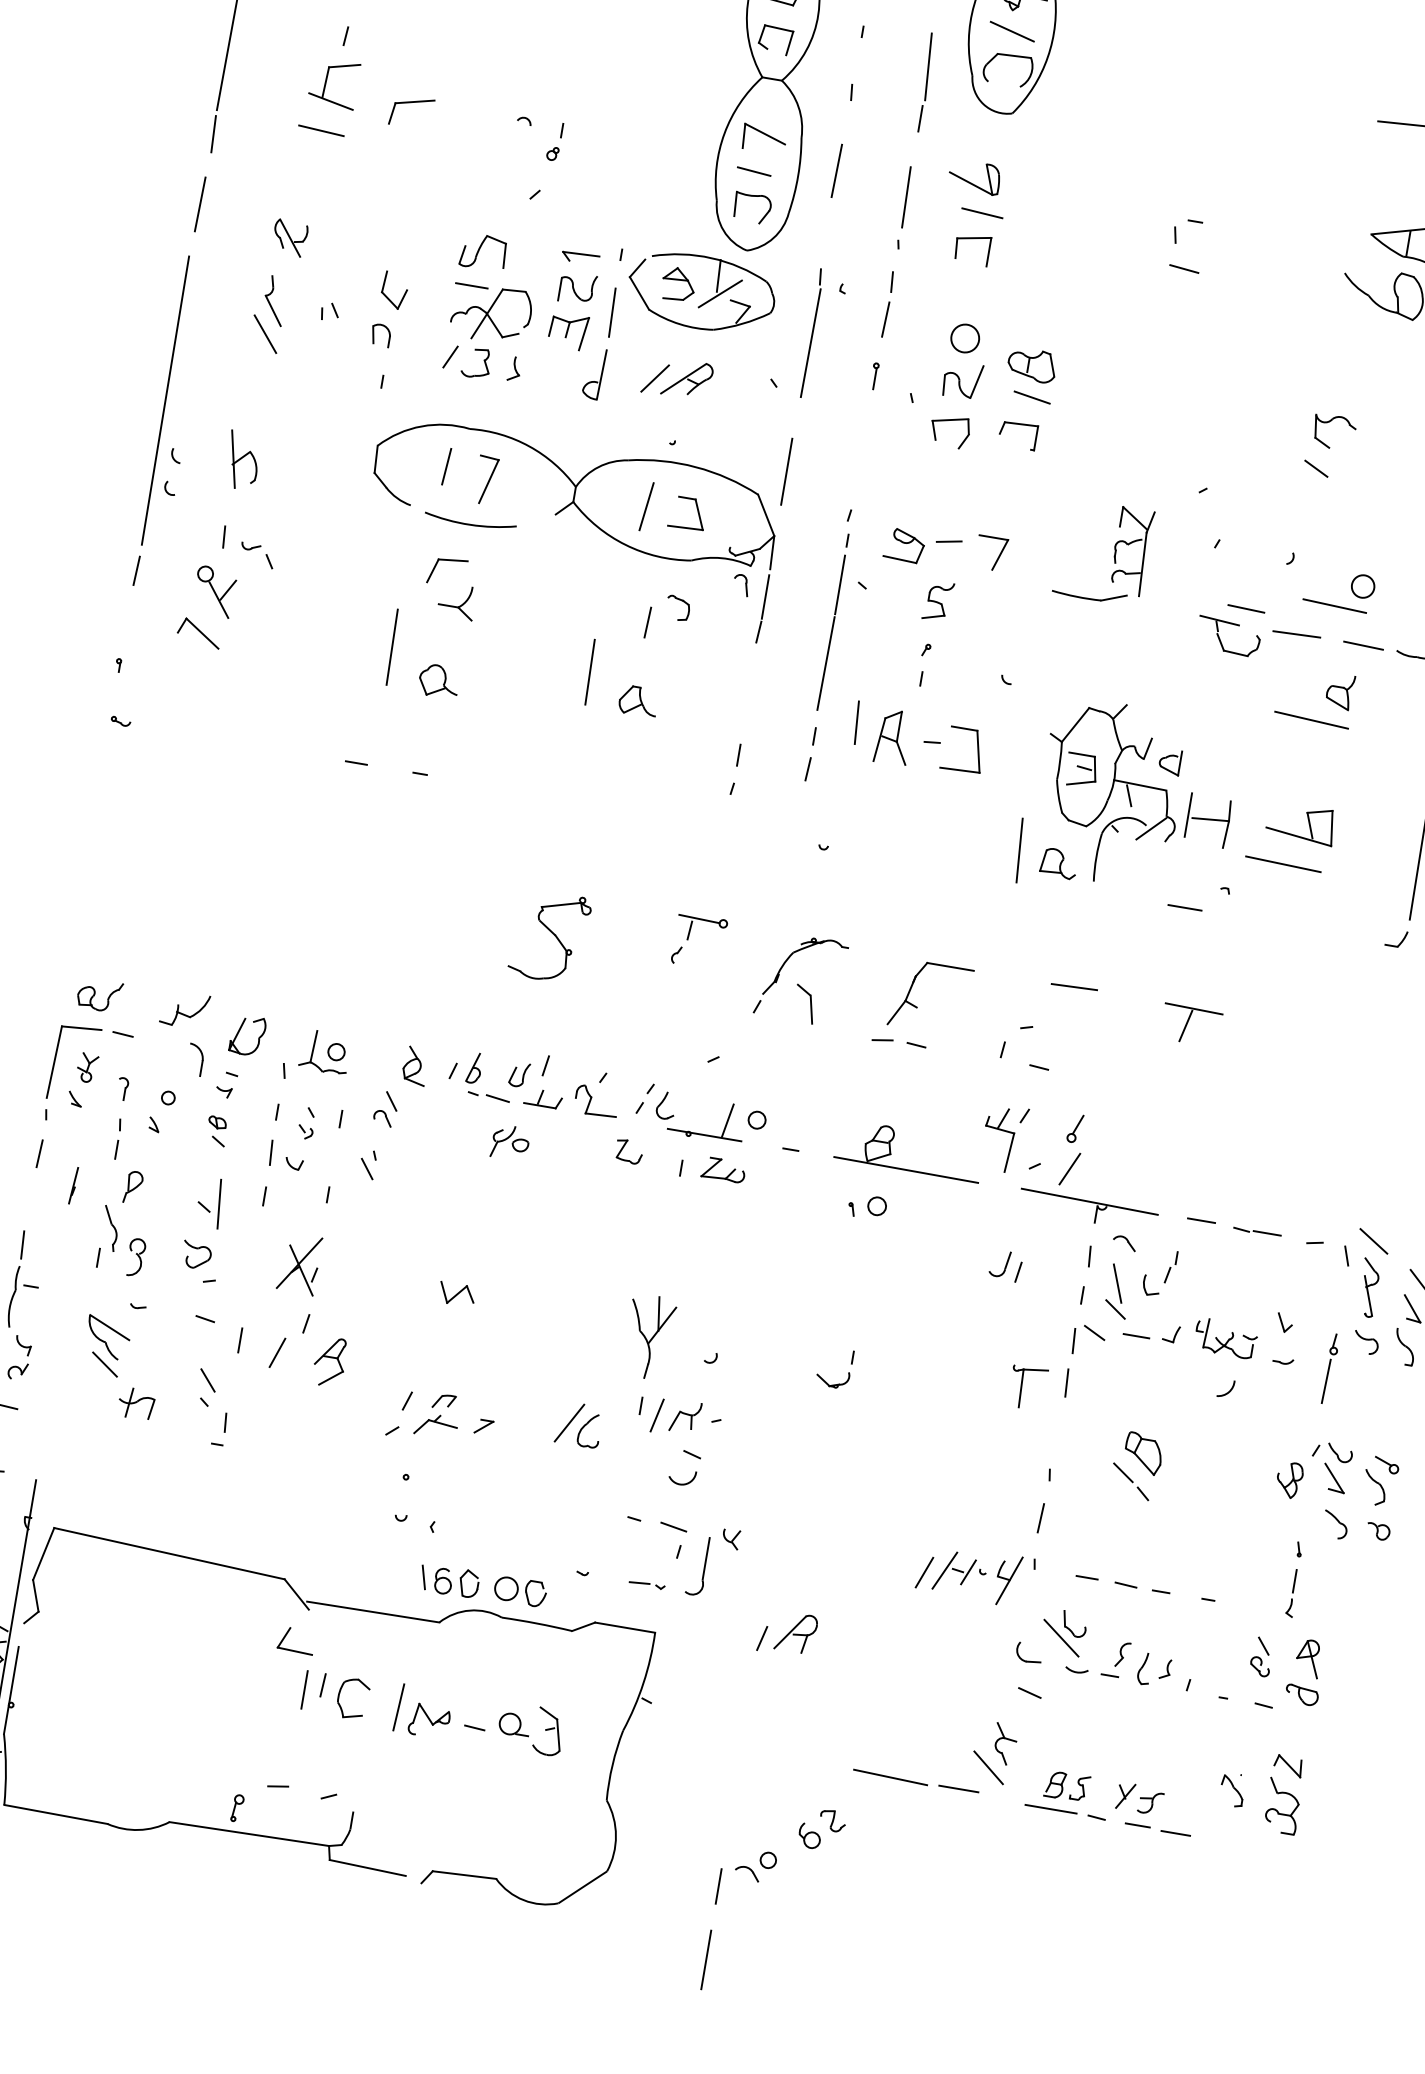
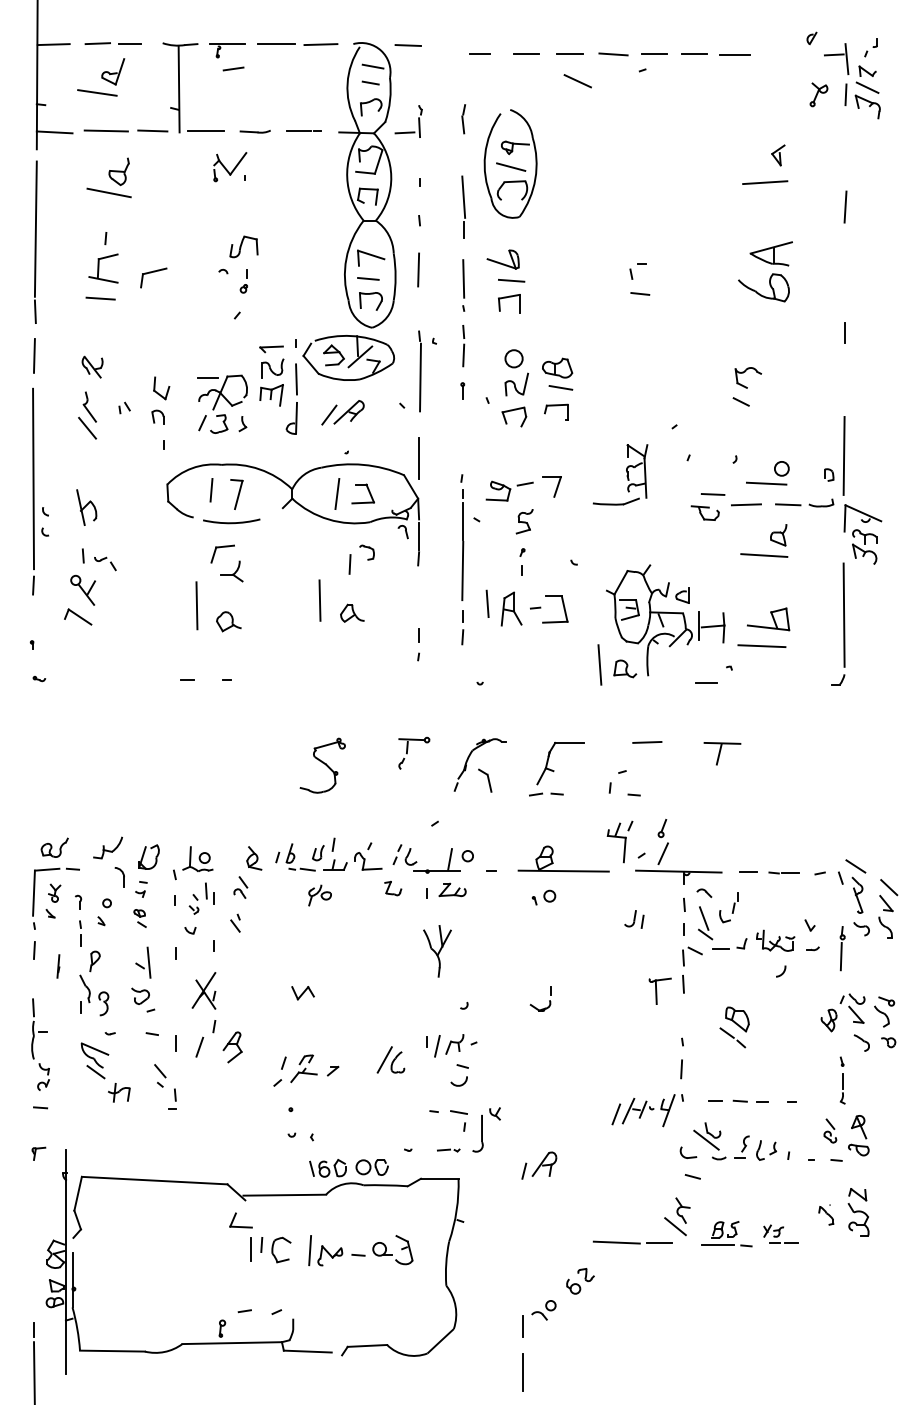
part: (483, 251) -> (243, 246), moved
part: (1229, 635) -> (705, 512), size x0.7
line: (271, 1151) -> (206, 890), moved
part: (649, 1337) -> (437, 951), moved
part: (1154, 1807) -> (780, 1233), size x0.7

